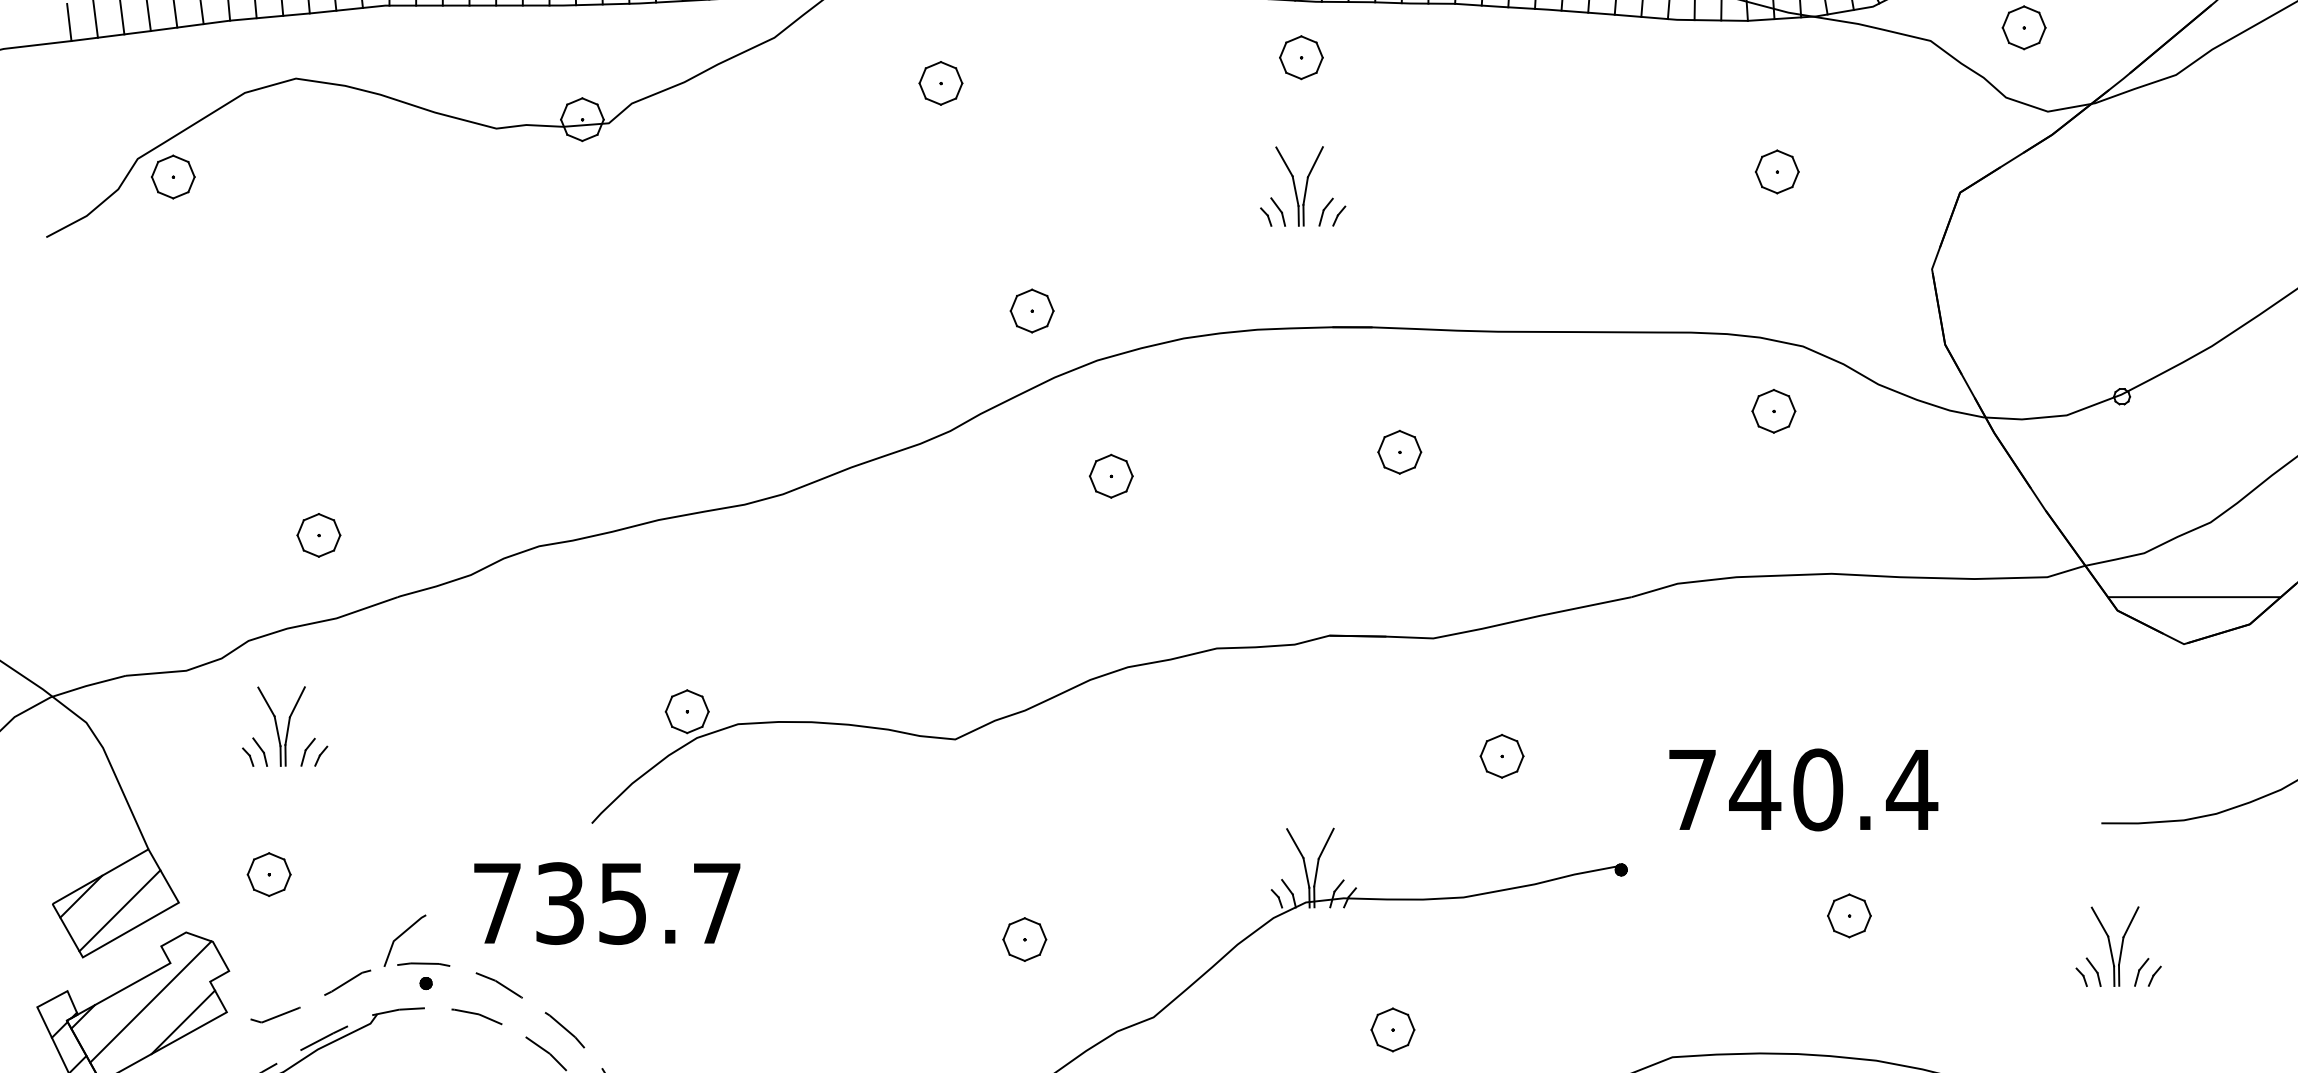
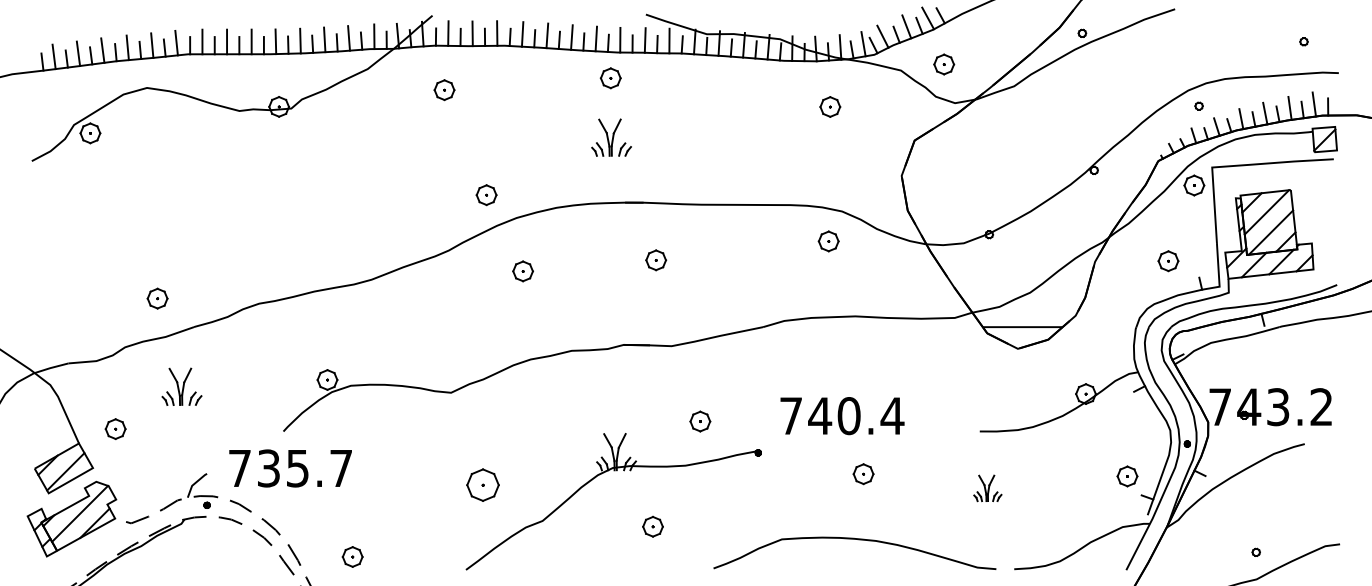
part: (1777, 170) -> (830, 106), moved
part: (284, 725) -> (181, 386), moved
part: (1502, 756) -> (700, 421), moved
part: (268, 873) -> (115, 428), moved
part: (1025, 938) -> (483, 484), size x1.6
part: (2118, 946) -> (987, 488), size x0.7

